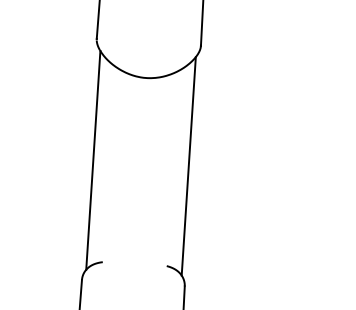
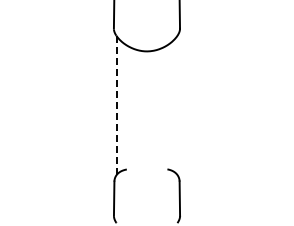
line: (92, 161) -> (116, 106), solid -> dashed
line: (189, 166) -> (177, 105), removed

